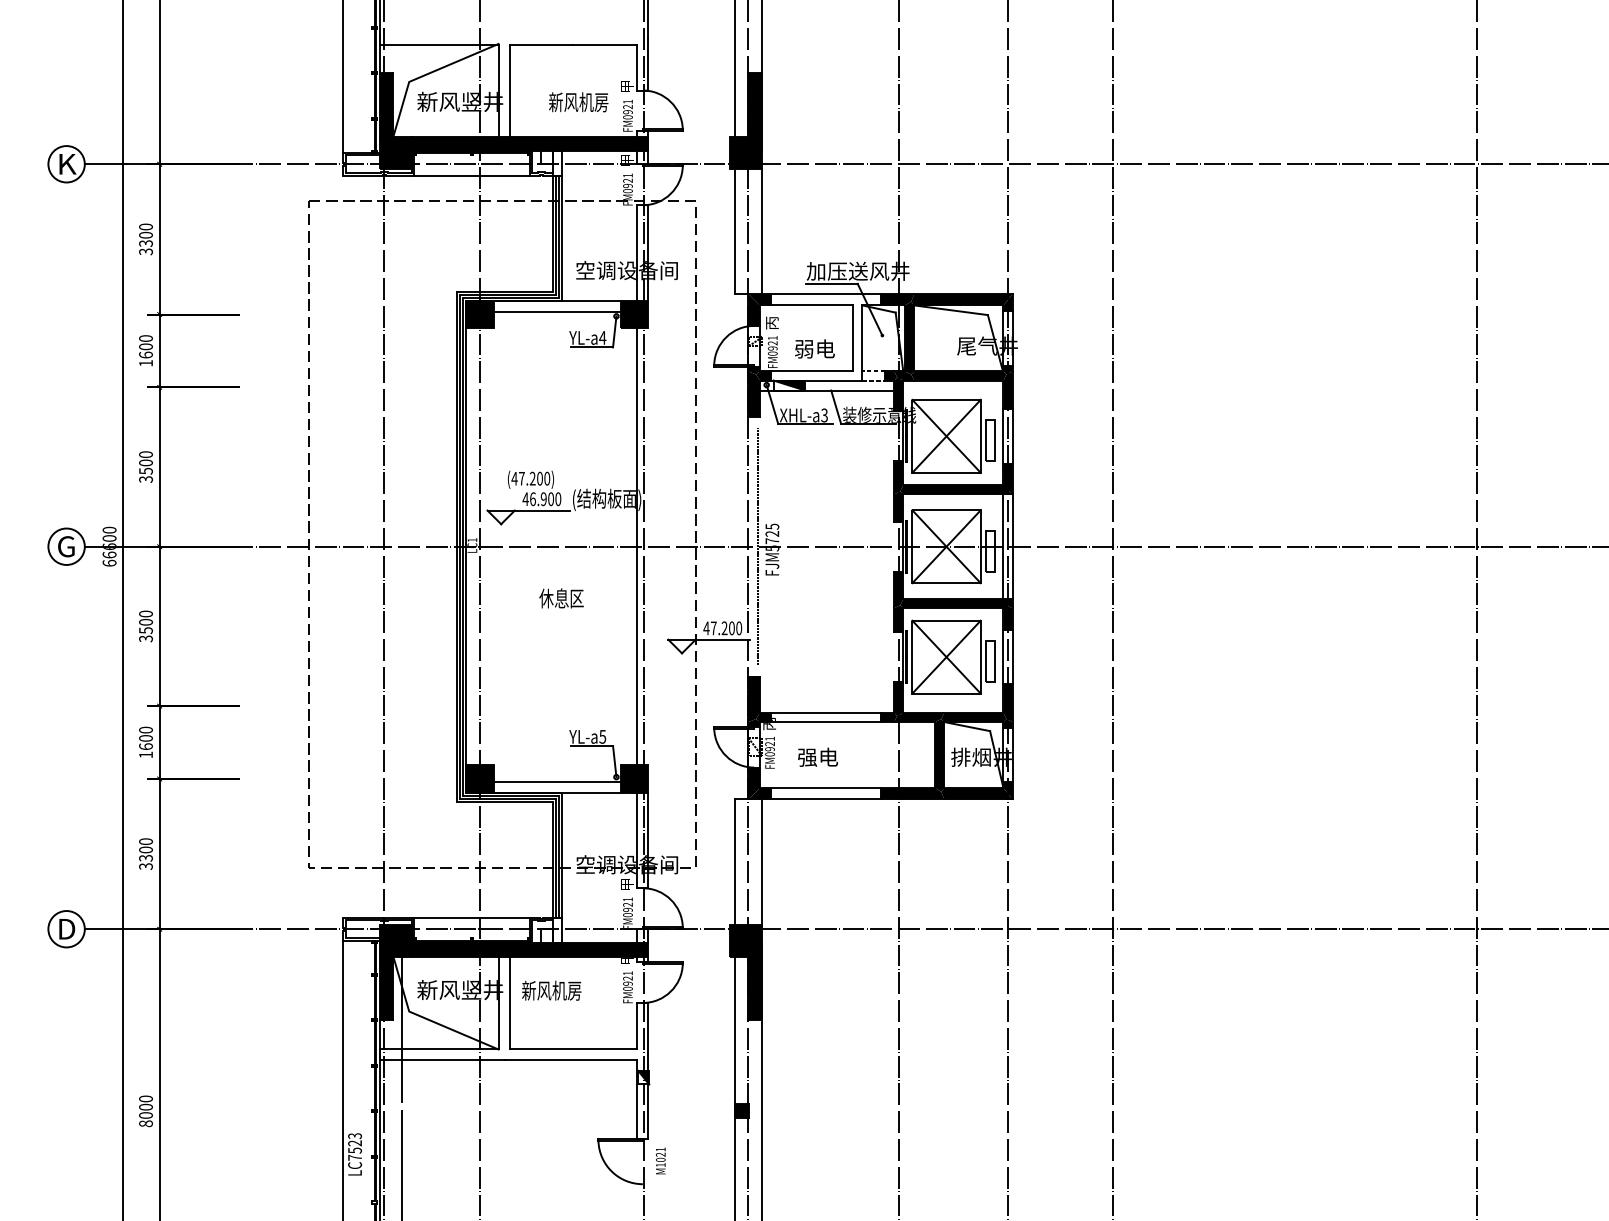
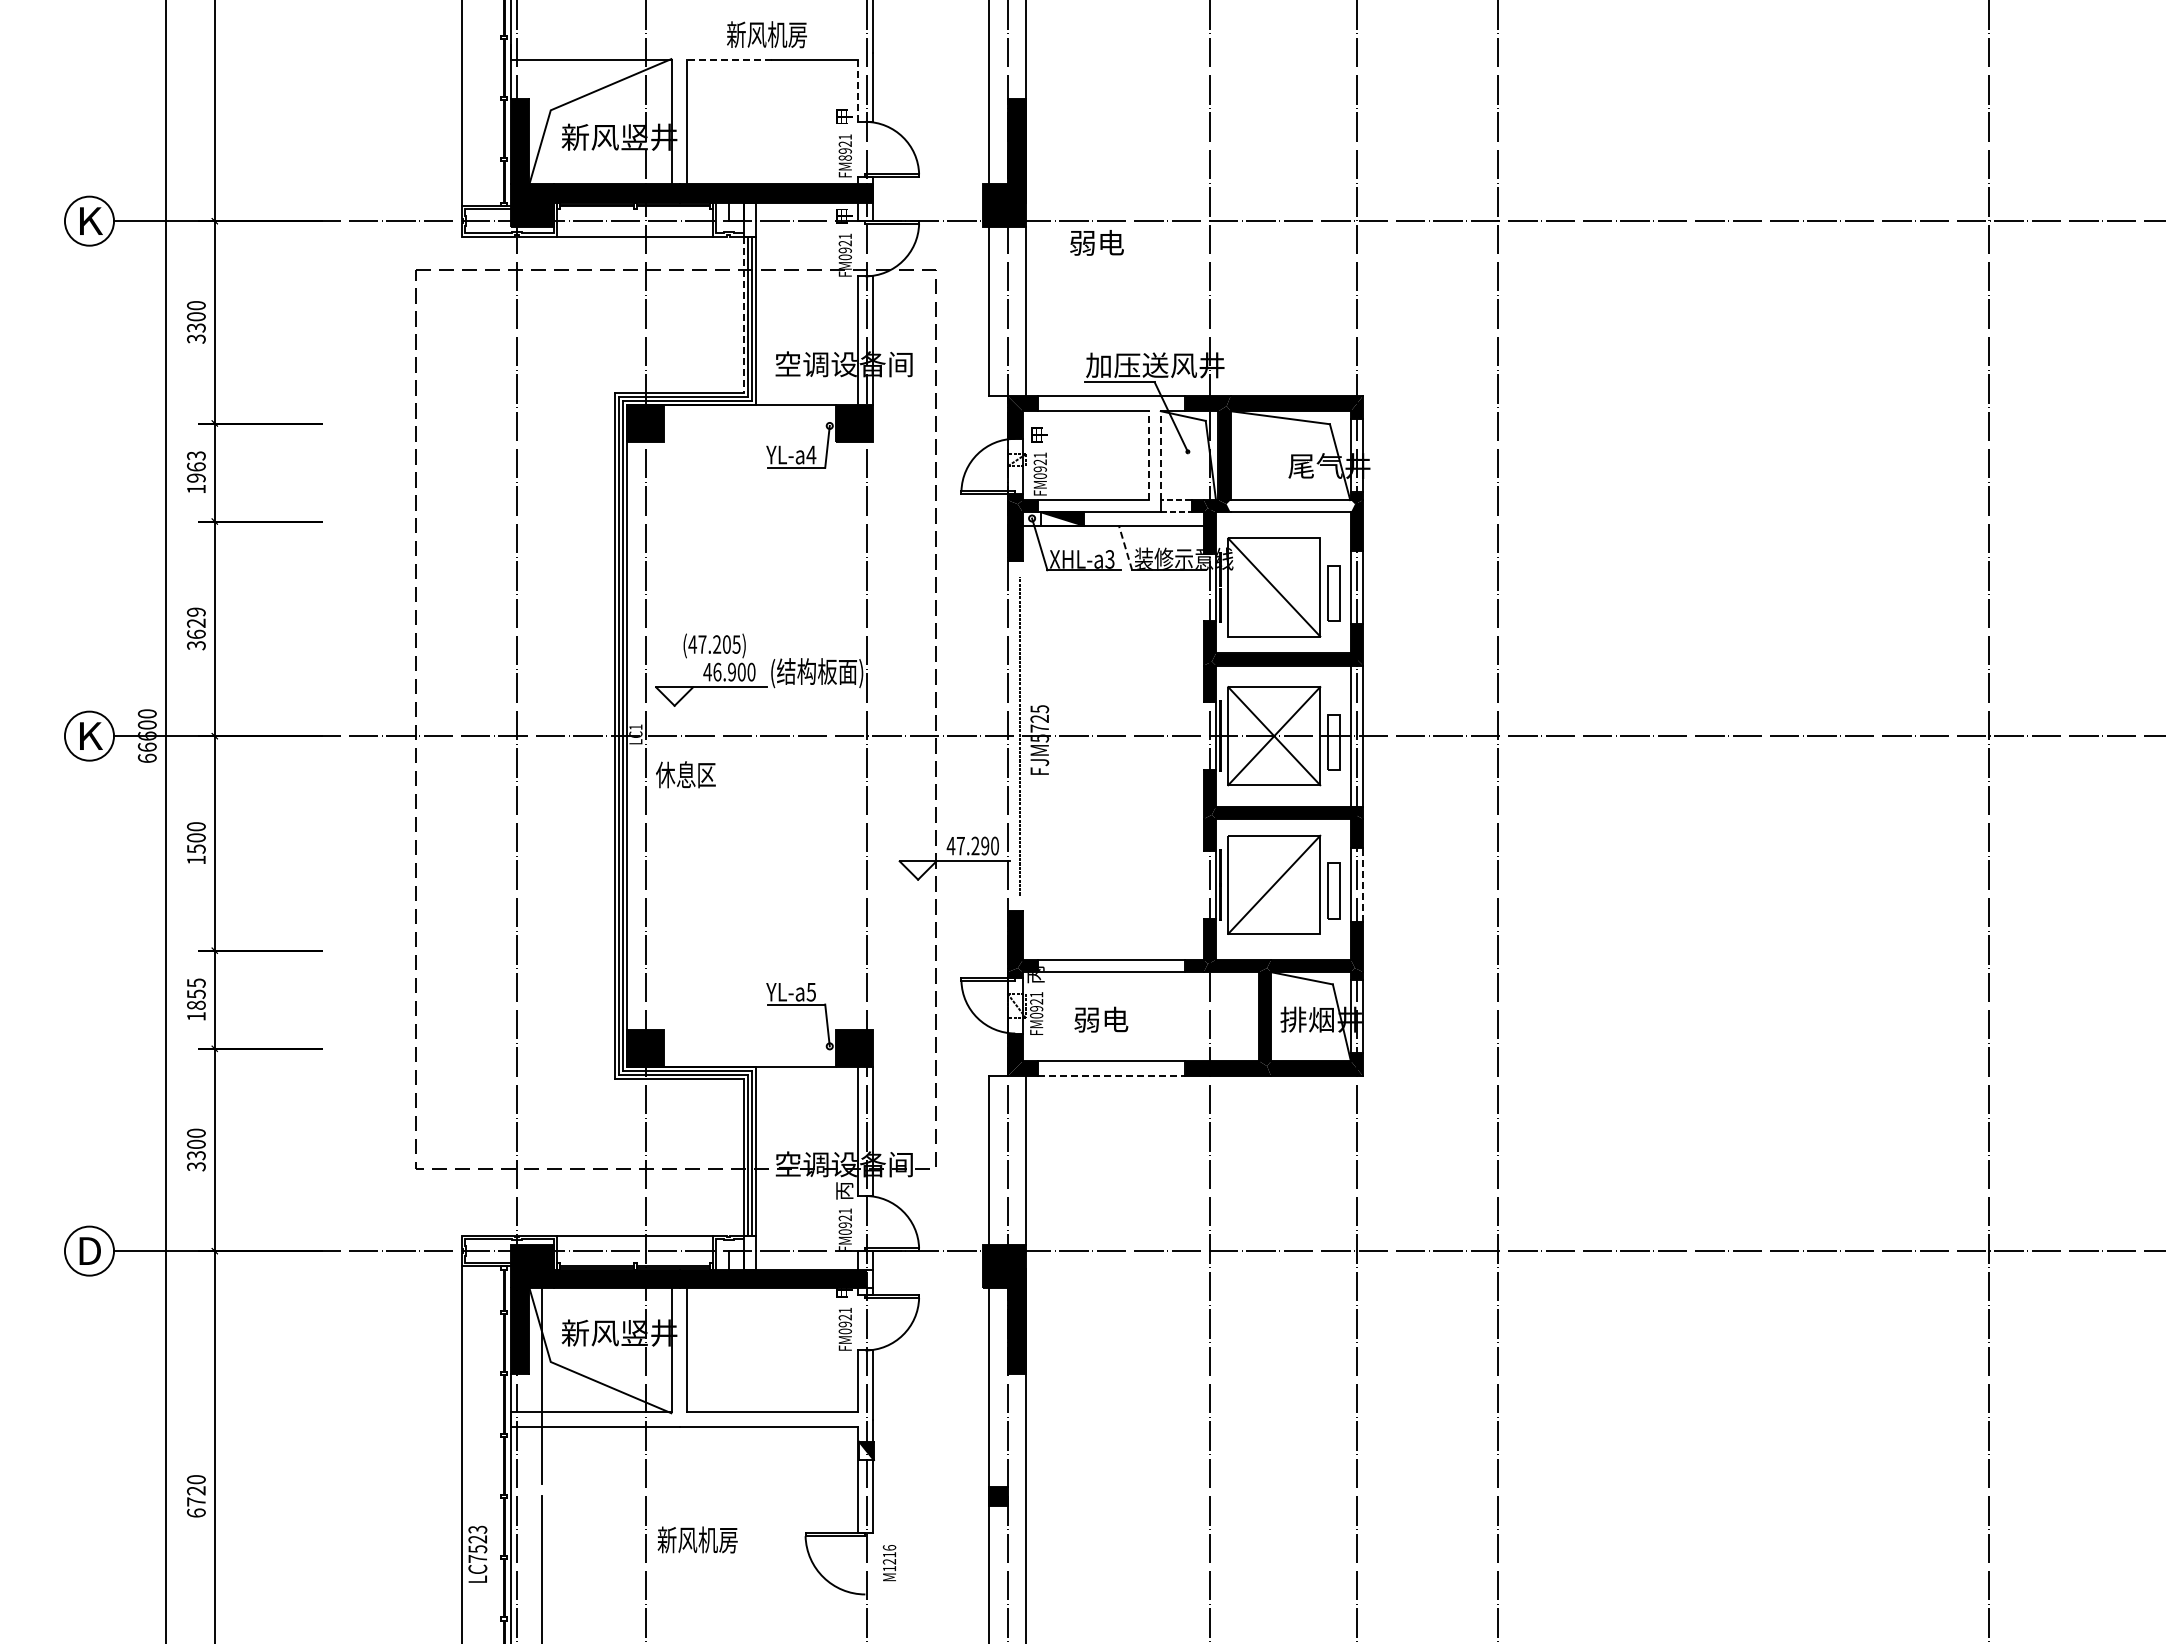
line: (541, 44) -> (728, 59), solid -> dashed
line: (637, 67) -> (857, 90), solid -> dashed
text: (578, 102) -> (766, 34), moved
text: (628, 116) -> (845, 157), FM0921 -> FM8921
line: (552, 234) -> (743, 315), solid -> dashed
line: (556, 311) -> (749, 419), removed
text: (772, 322) -> (1039, 434), 丙 -> 甲
line: (853, 338) -> (1148, 455), solid -> dashed
line: (862, 338) -> (1160, 455), solid -> dashed
text: (146, 346) -> (196, 466), 1600 -> 1963
text: (814, 348) -> (1096, 242), moved
fill: (958, 376) -> (1290, 506), removed
line: (836, 406) -> (1125, 547), solid -> dashed
line: (946, 436) -> (1274, 587), removed
text: (146, 463) -> (196, 623), 3500 -> 3629
text: (547, 478) -> (736, 644), (47.200) -> (47.205)
line: (637, 544) -> (857, 733), removed
text: (67, 546) -> (90, 735), G -> K
text: (561, 598) -> (685, 774), moved
text: (732, 627) -> (985, 845), 47.200 -> 47.290
text: (146, 638) -> (196, 859), 3500 -> 1500
line: (946, 656) -> (1274, 884), removed
line: (1012, 656) -> (1363, 884), solid -> dashed
text: (146, 737) -> (196, 993), 1600 -> 1855
text: (807, 757) -> (1087, 1019), 强电 -> 弱电
line: (556, 781) -> (749, 1052), removed
line: (825, 799) -> (1111, 1076), solid -> dashed
text: (627, 884) -> (844, 1190), 甲 -> 丙
fill: (645, 949) -> (869, 1278), removed
text: (551, 990) -> (697, 1539), moved
text: (146, 1115) -> (196, 1501), 8000 -> 6720
text: (660, 1154) -> (889, 1554), M1021 -> M1216

